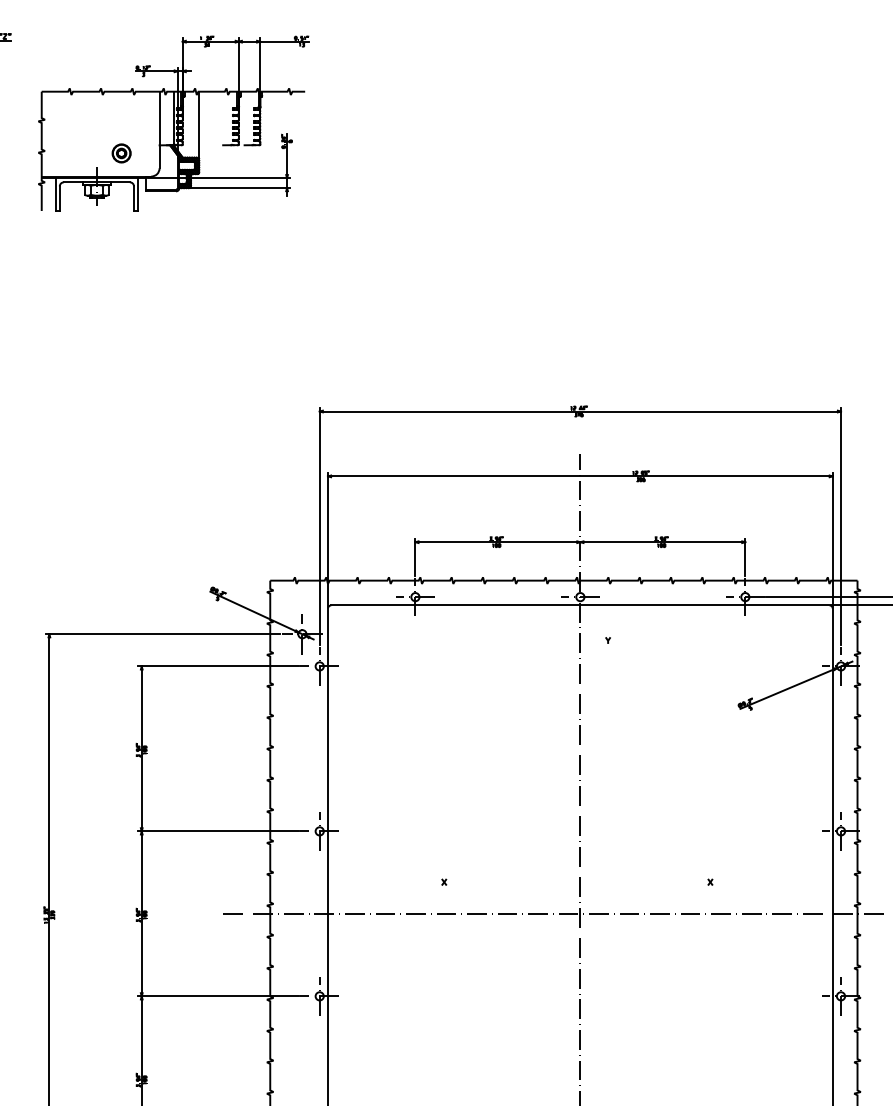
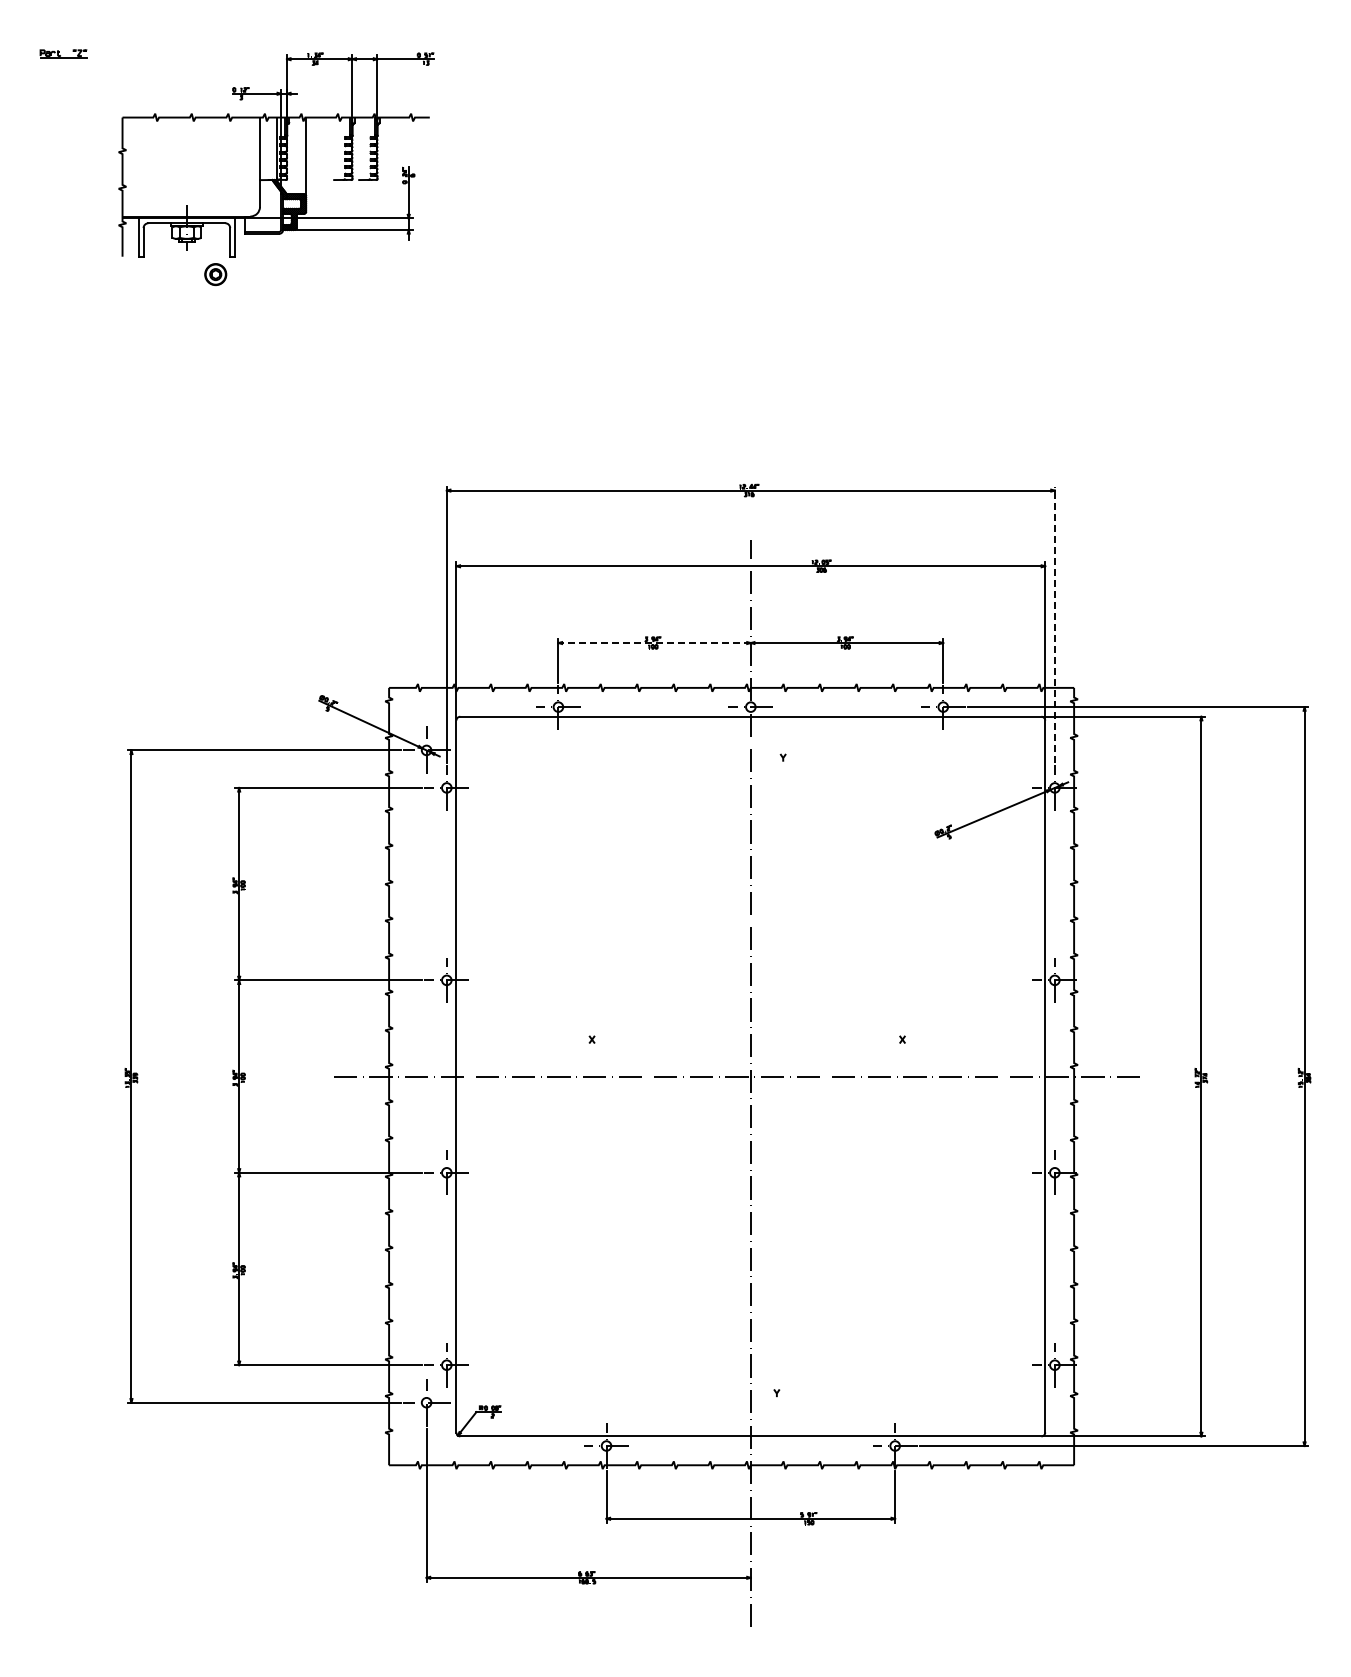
part: (121, 153) -> (215, 274), moved
line: (840, 526) -> (1054, 624), solid -> dashed
line: (497, 542) -> (654, 643), solid -> dashed

